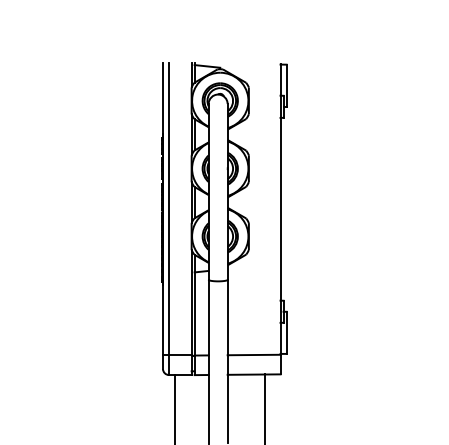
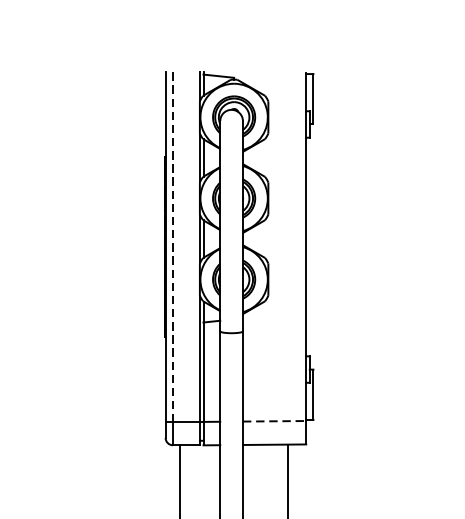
line: (169, 209) -> (173, 247), solid -> dashed
line: (254, 355) -> (275, 421), solid -> dashed

